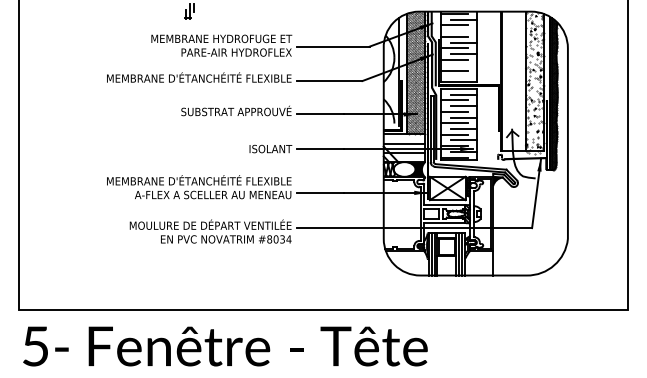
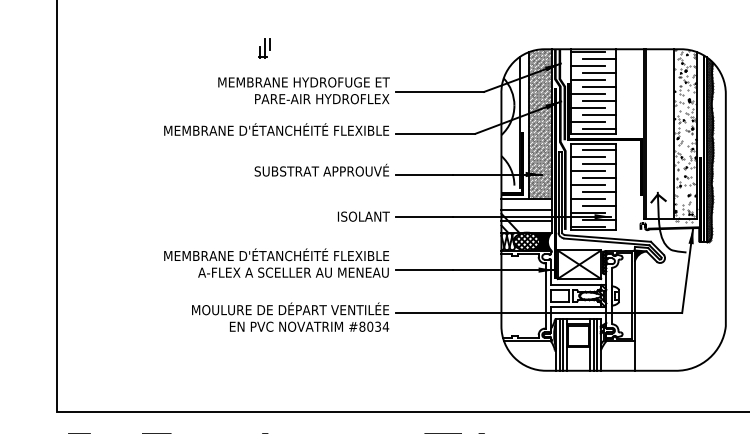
line: (463, 31) -> (598, 73), added
line: (463, 65) -> (598, 114), added
line: (463, 77) -> (598, 129), added
hatch: (404, 169) -> (526, 241), added

